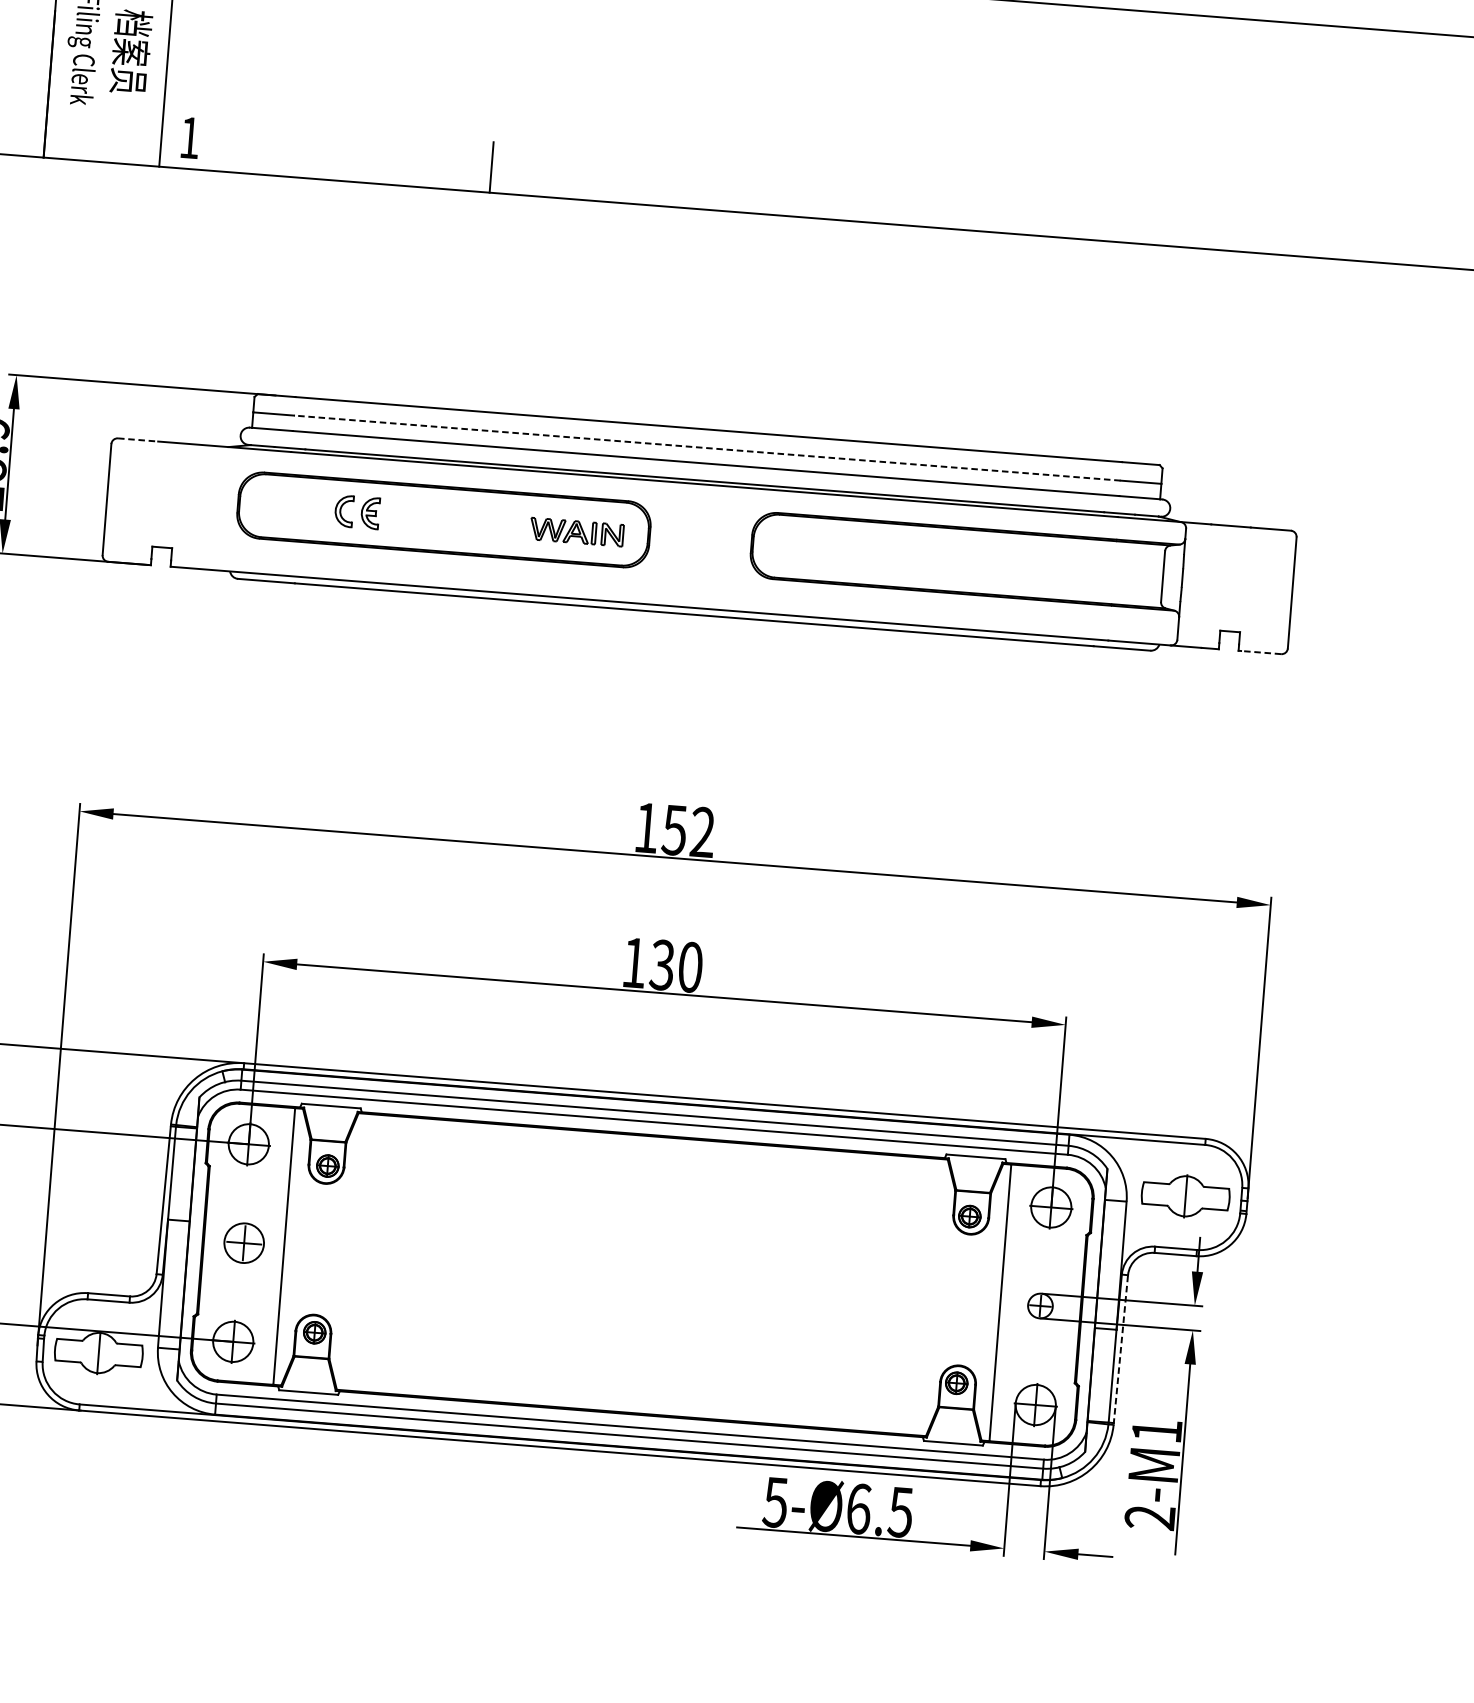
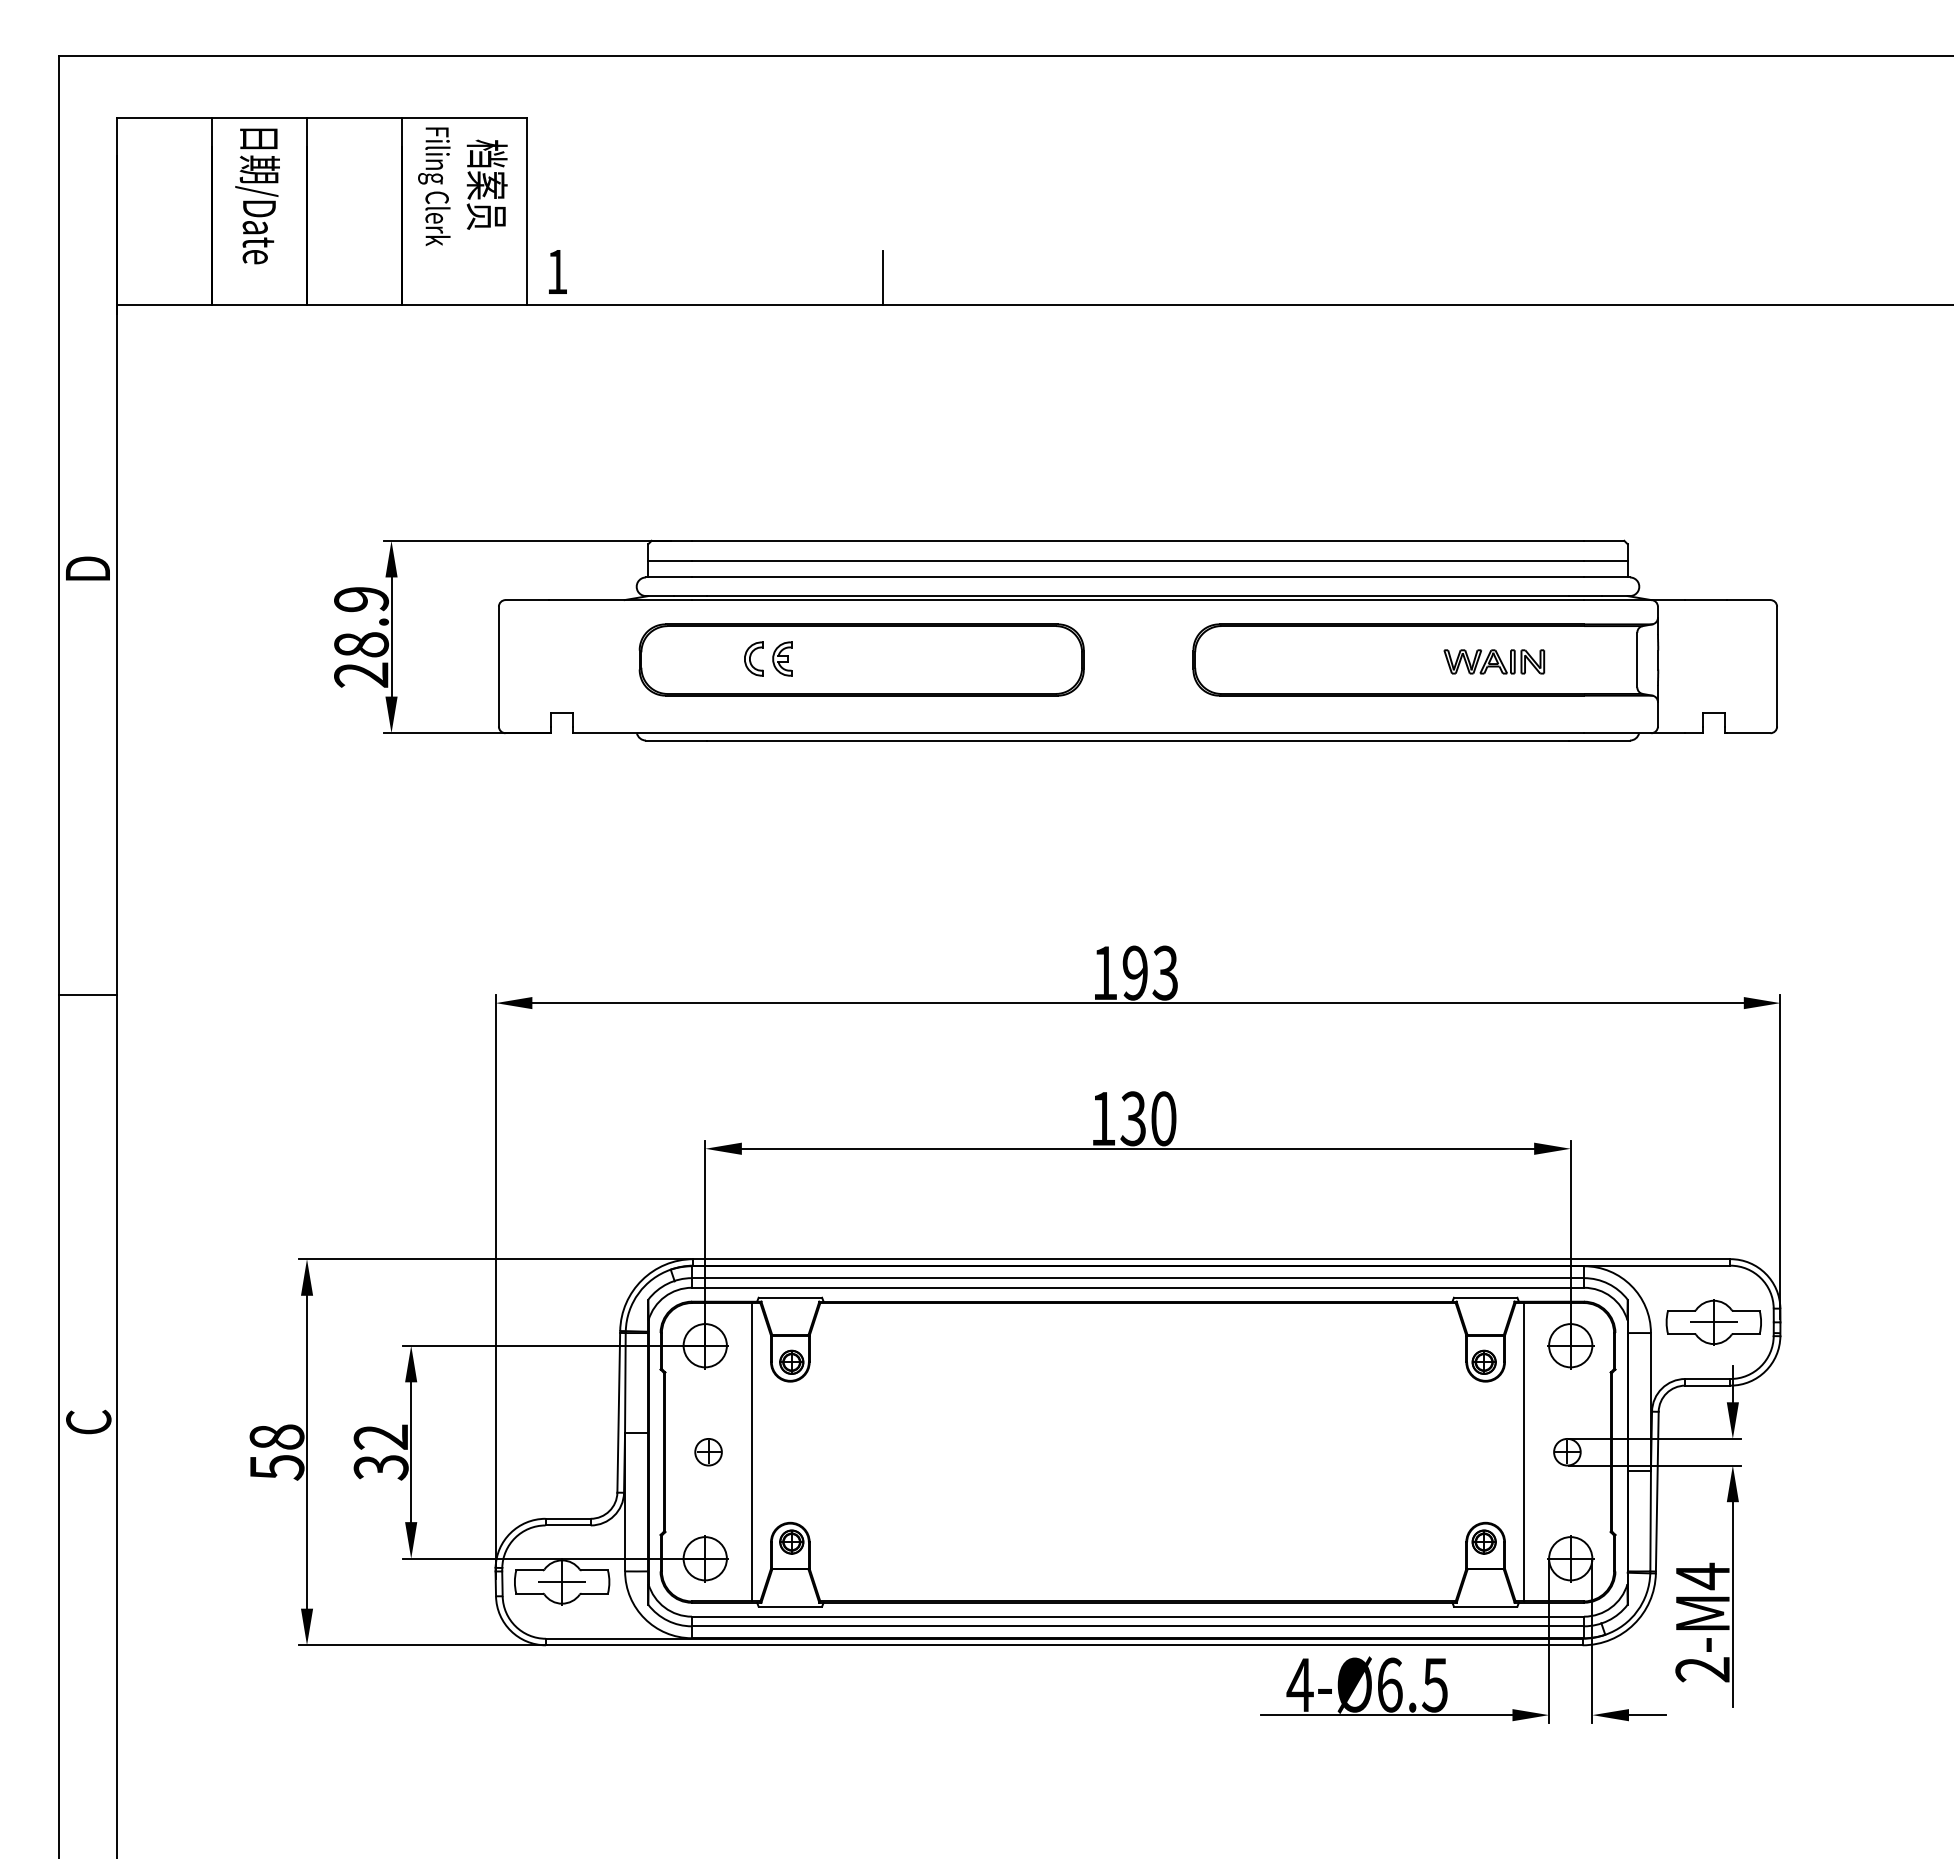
line: (138, 440) -> (527, 600), dashed -> solid
line: (707, 447) -> (1138, 560), dashed -> solid
part: (577, 531) -> (1494, 661), moved
line: (1260, 652) -> (1748, 733), dashed -> solid
text: (688, 830) -> (1150, 972), 152 -> 193
line: (1185, 1196) -> (1713, 1322), added
part: (244, 1243) -> (708, 1452), size x0.62
line: (1121, 1349) -> (1657, 1492), dashed -> solid
line: (98, 1353) -> (561, 1582), added
text: (1156, 1431) -> (1702, 1576), 2-M1 -> 2-M4
text: (775, 1502) -> (1299, 1685), 5-Ø6.5 -> 4-Ø6.5

